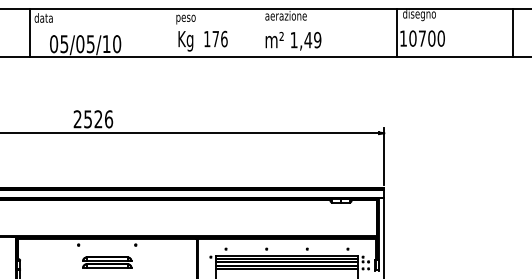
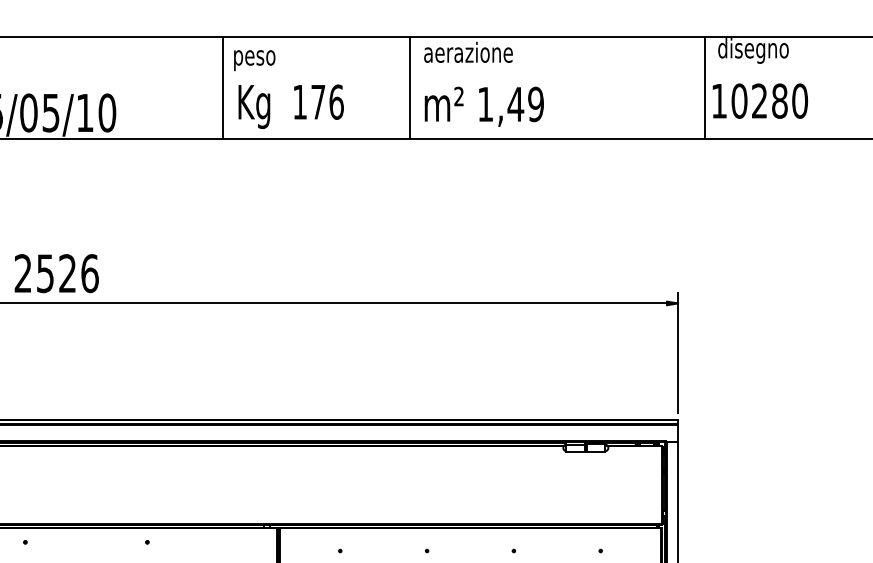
line: (171, 32) -> (223, 88), added
line: (258, 32) -> (409, 88), added
text: (426, 38) -> (768, 100), 10700 -> 10280

